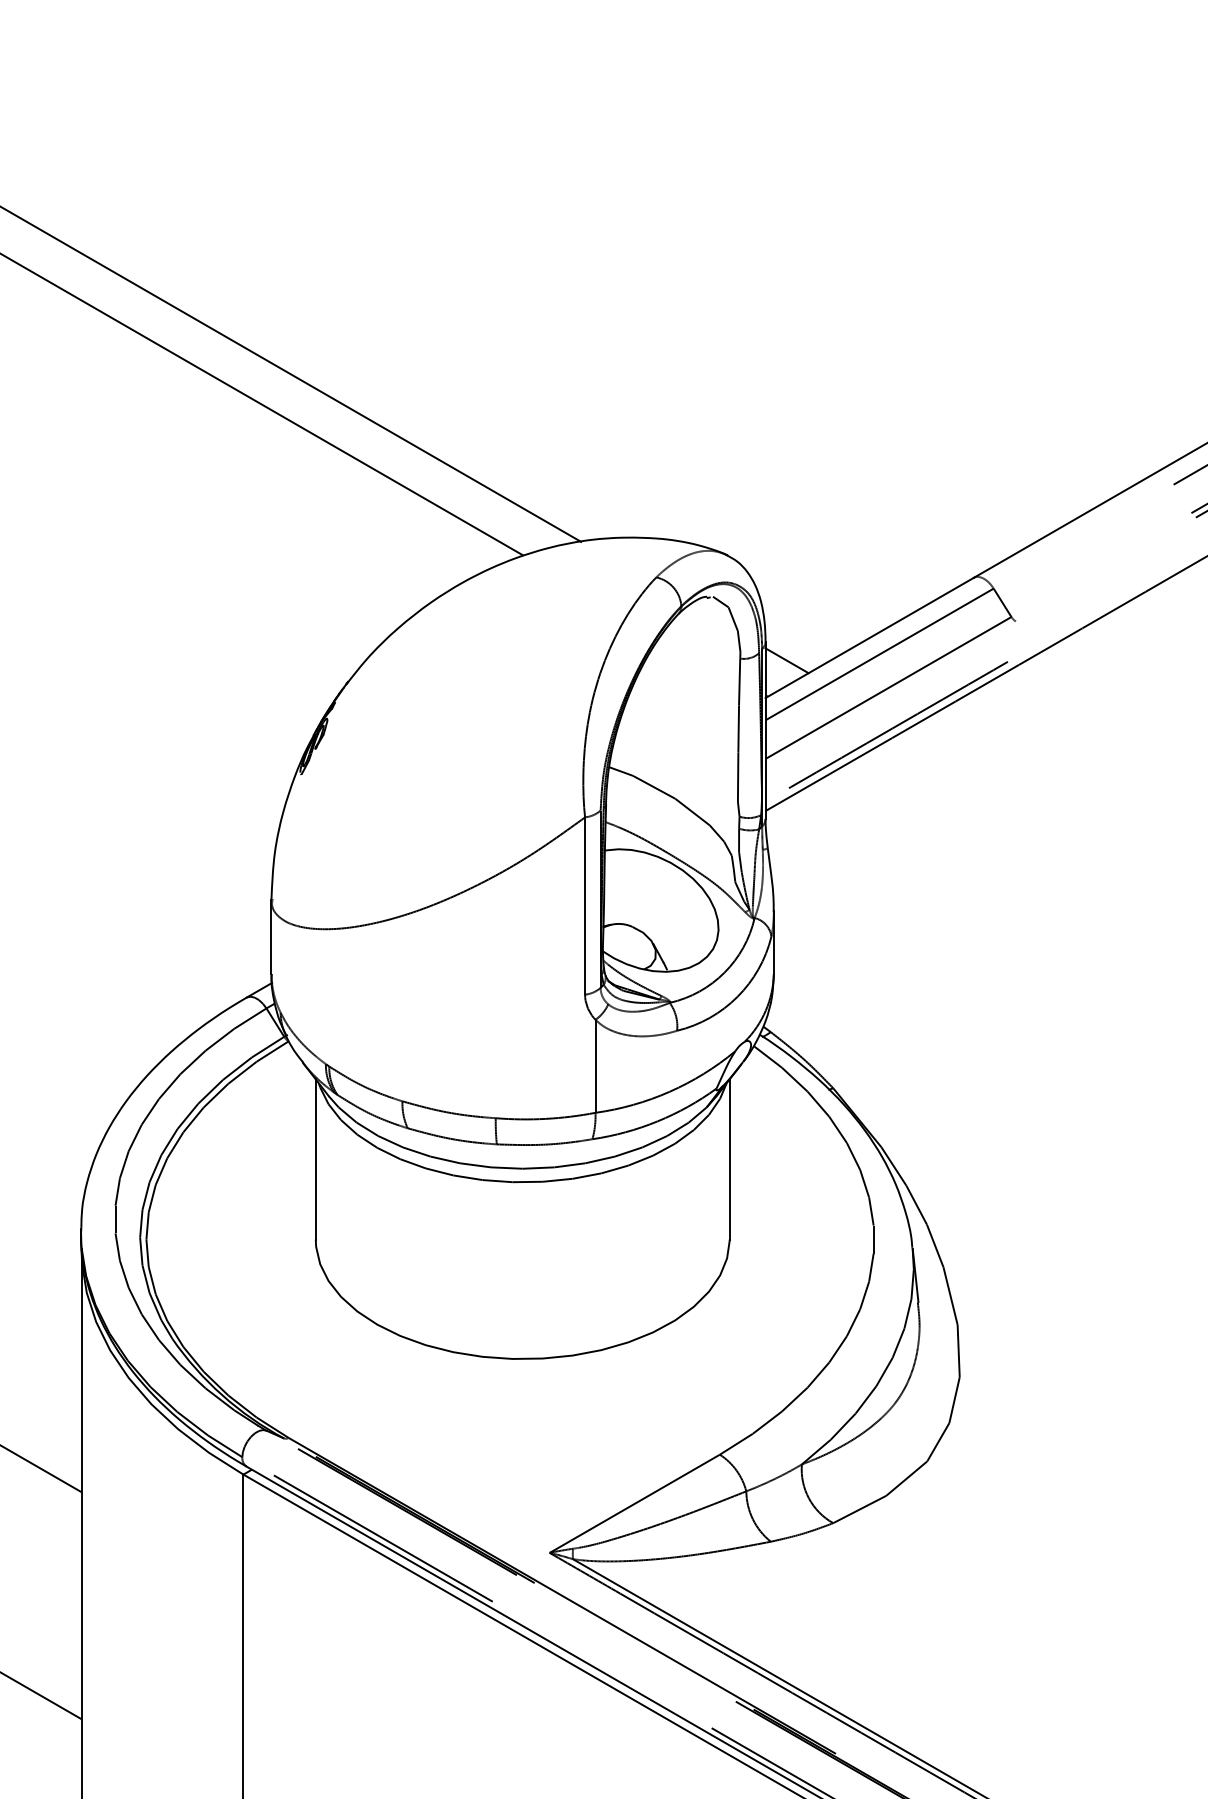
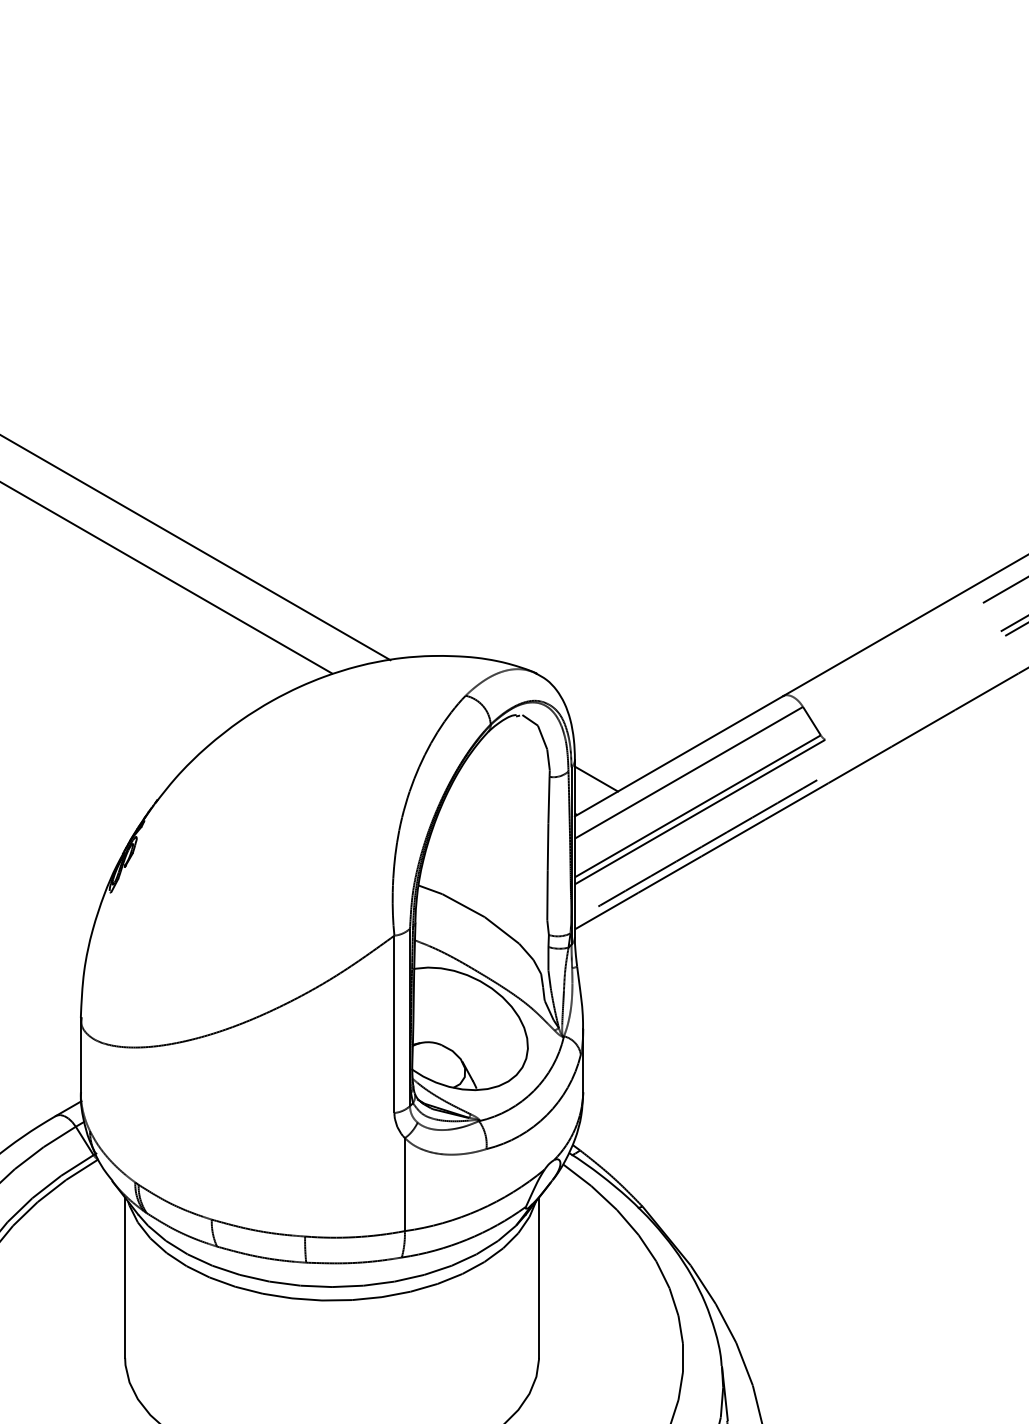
line: (890, 693) -> (699, 811), added

